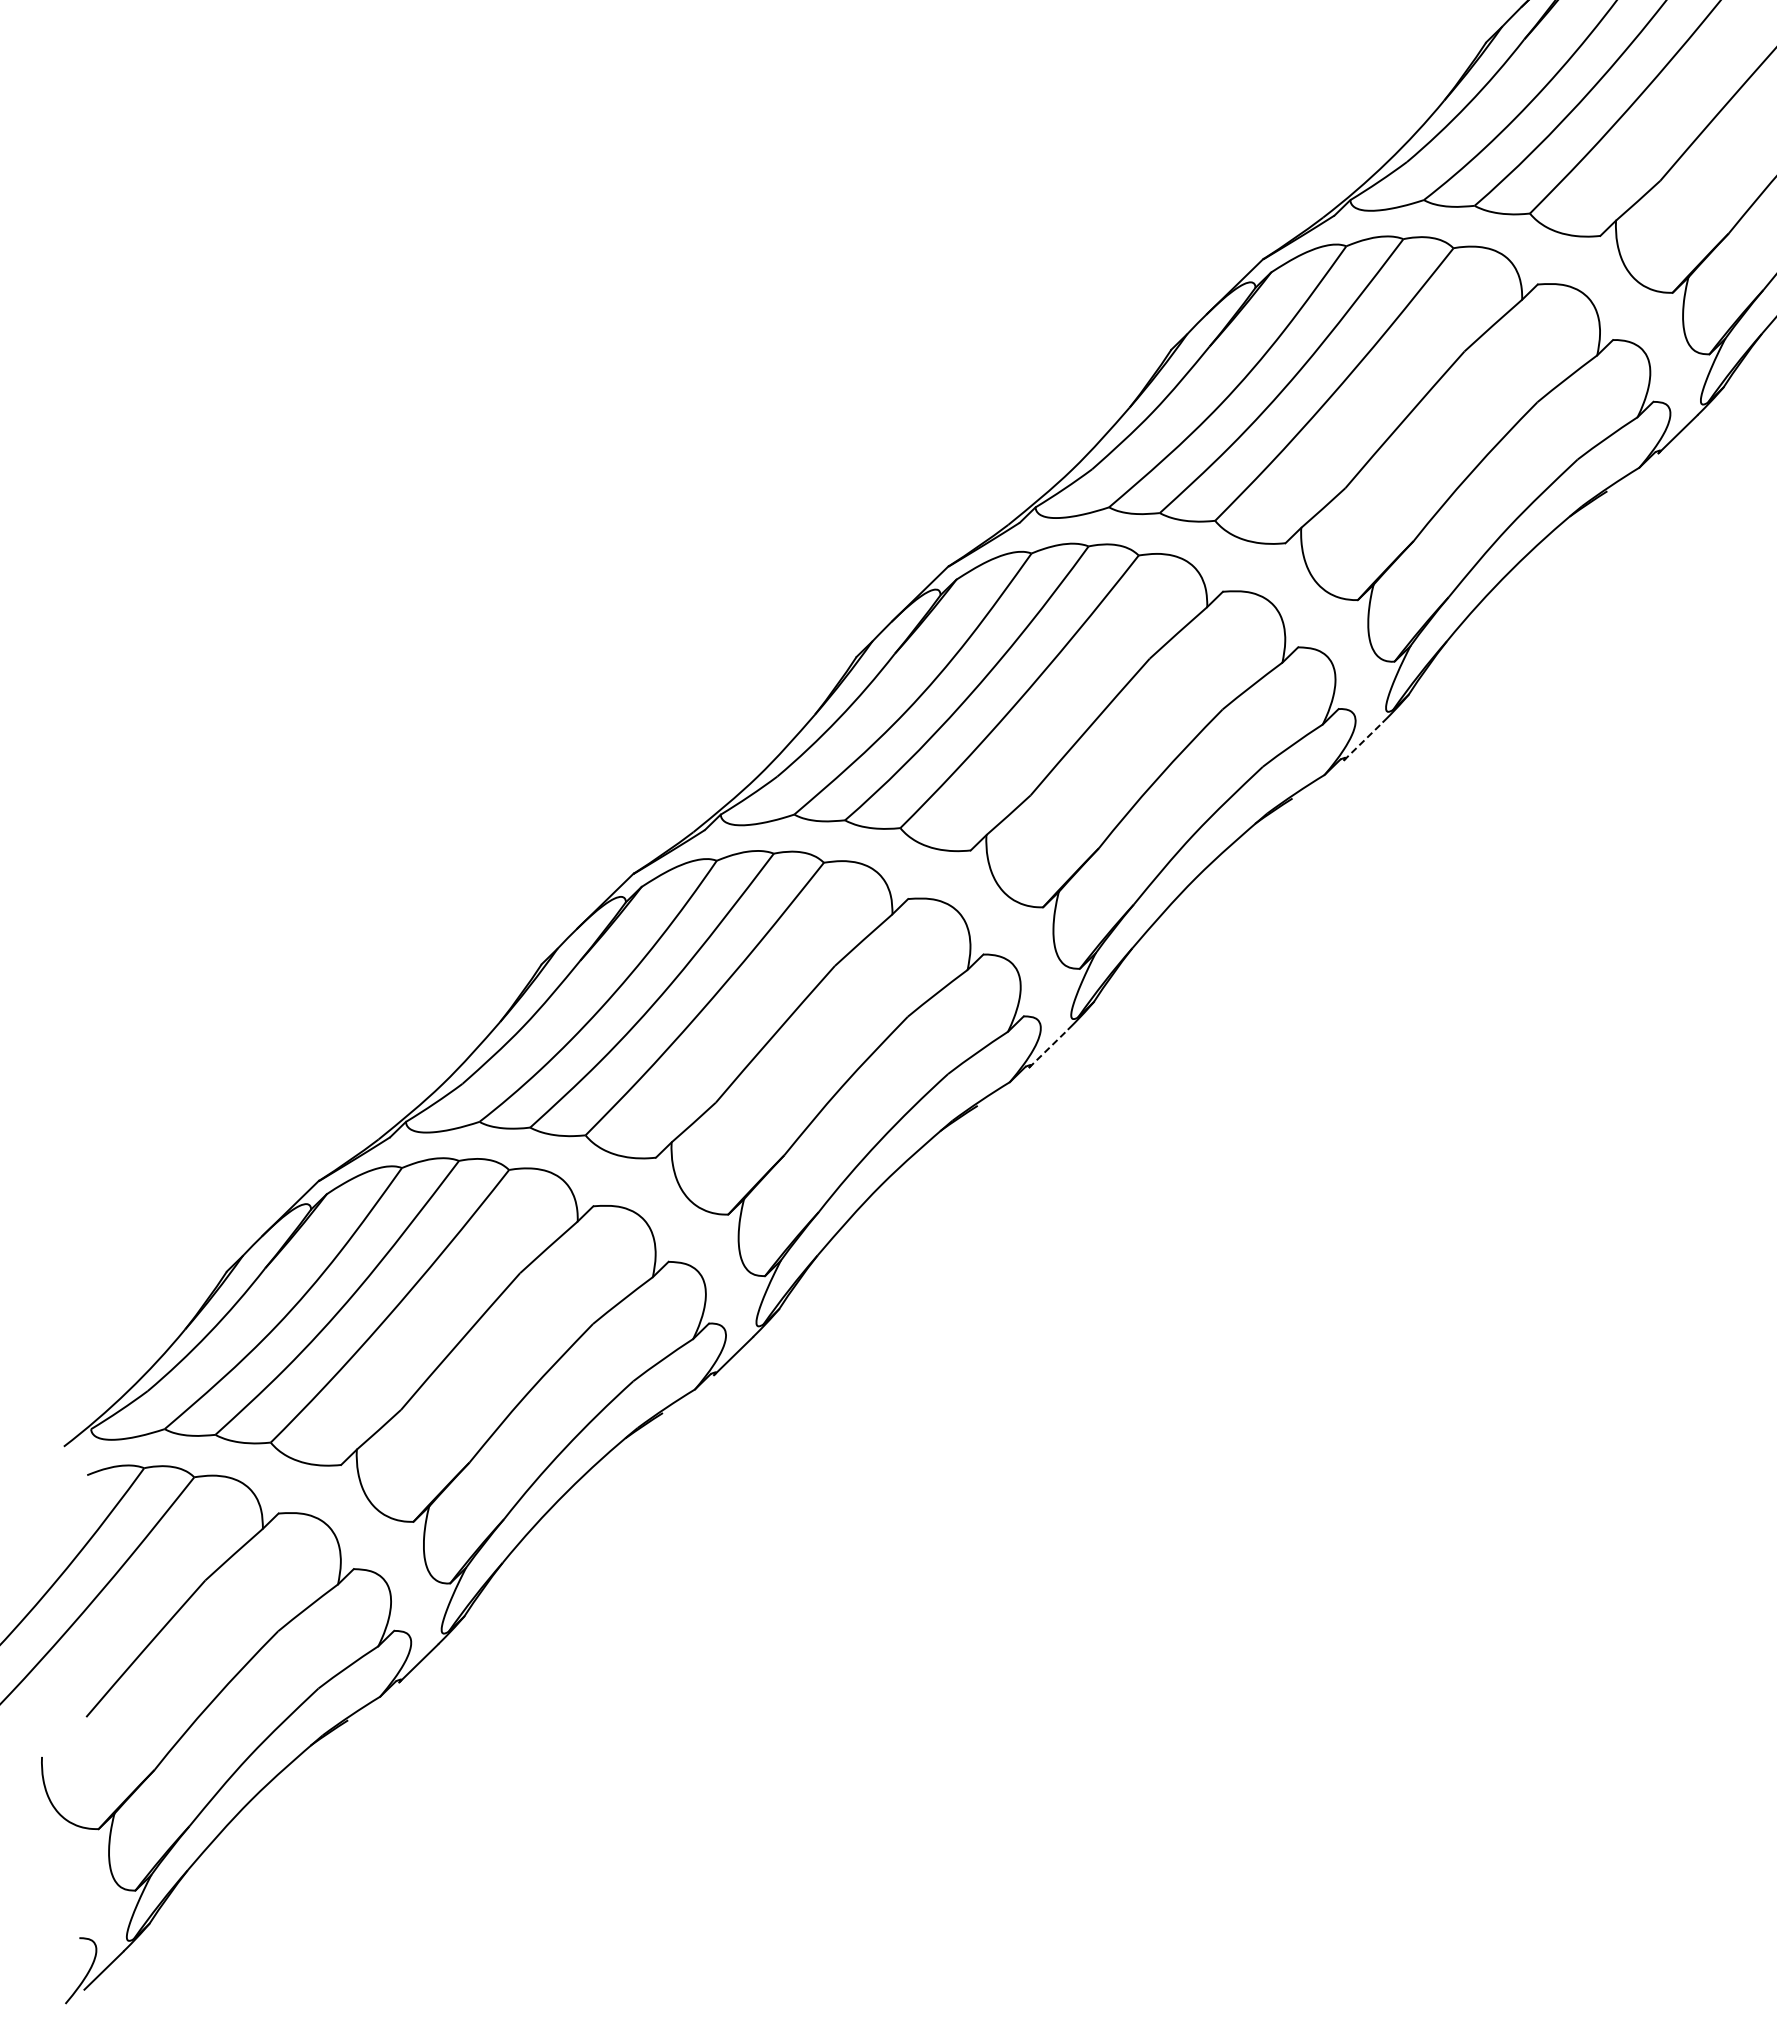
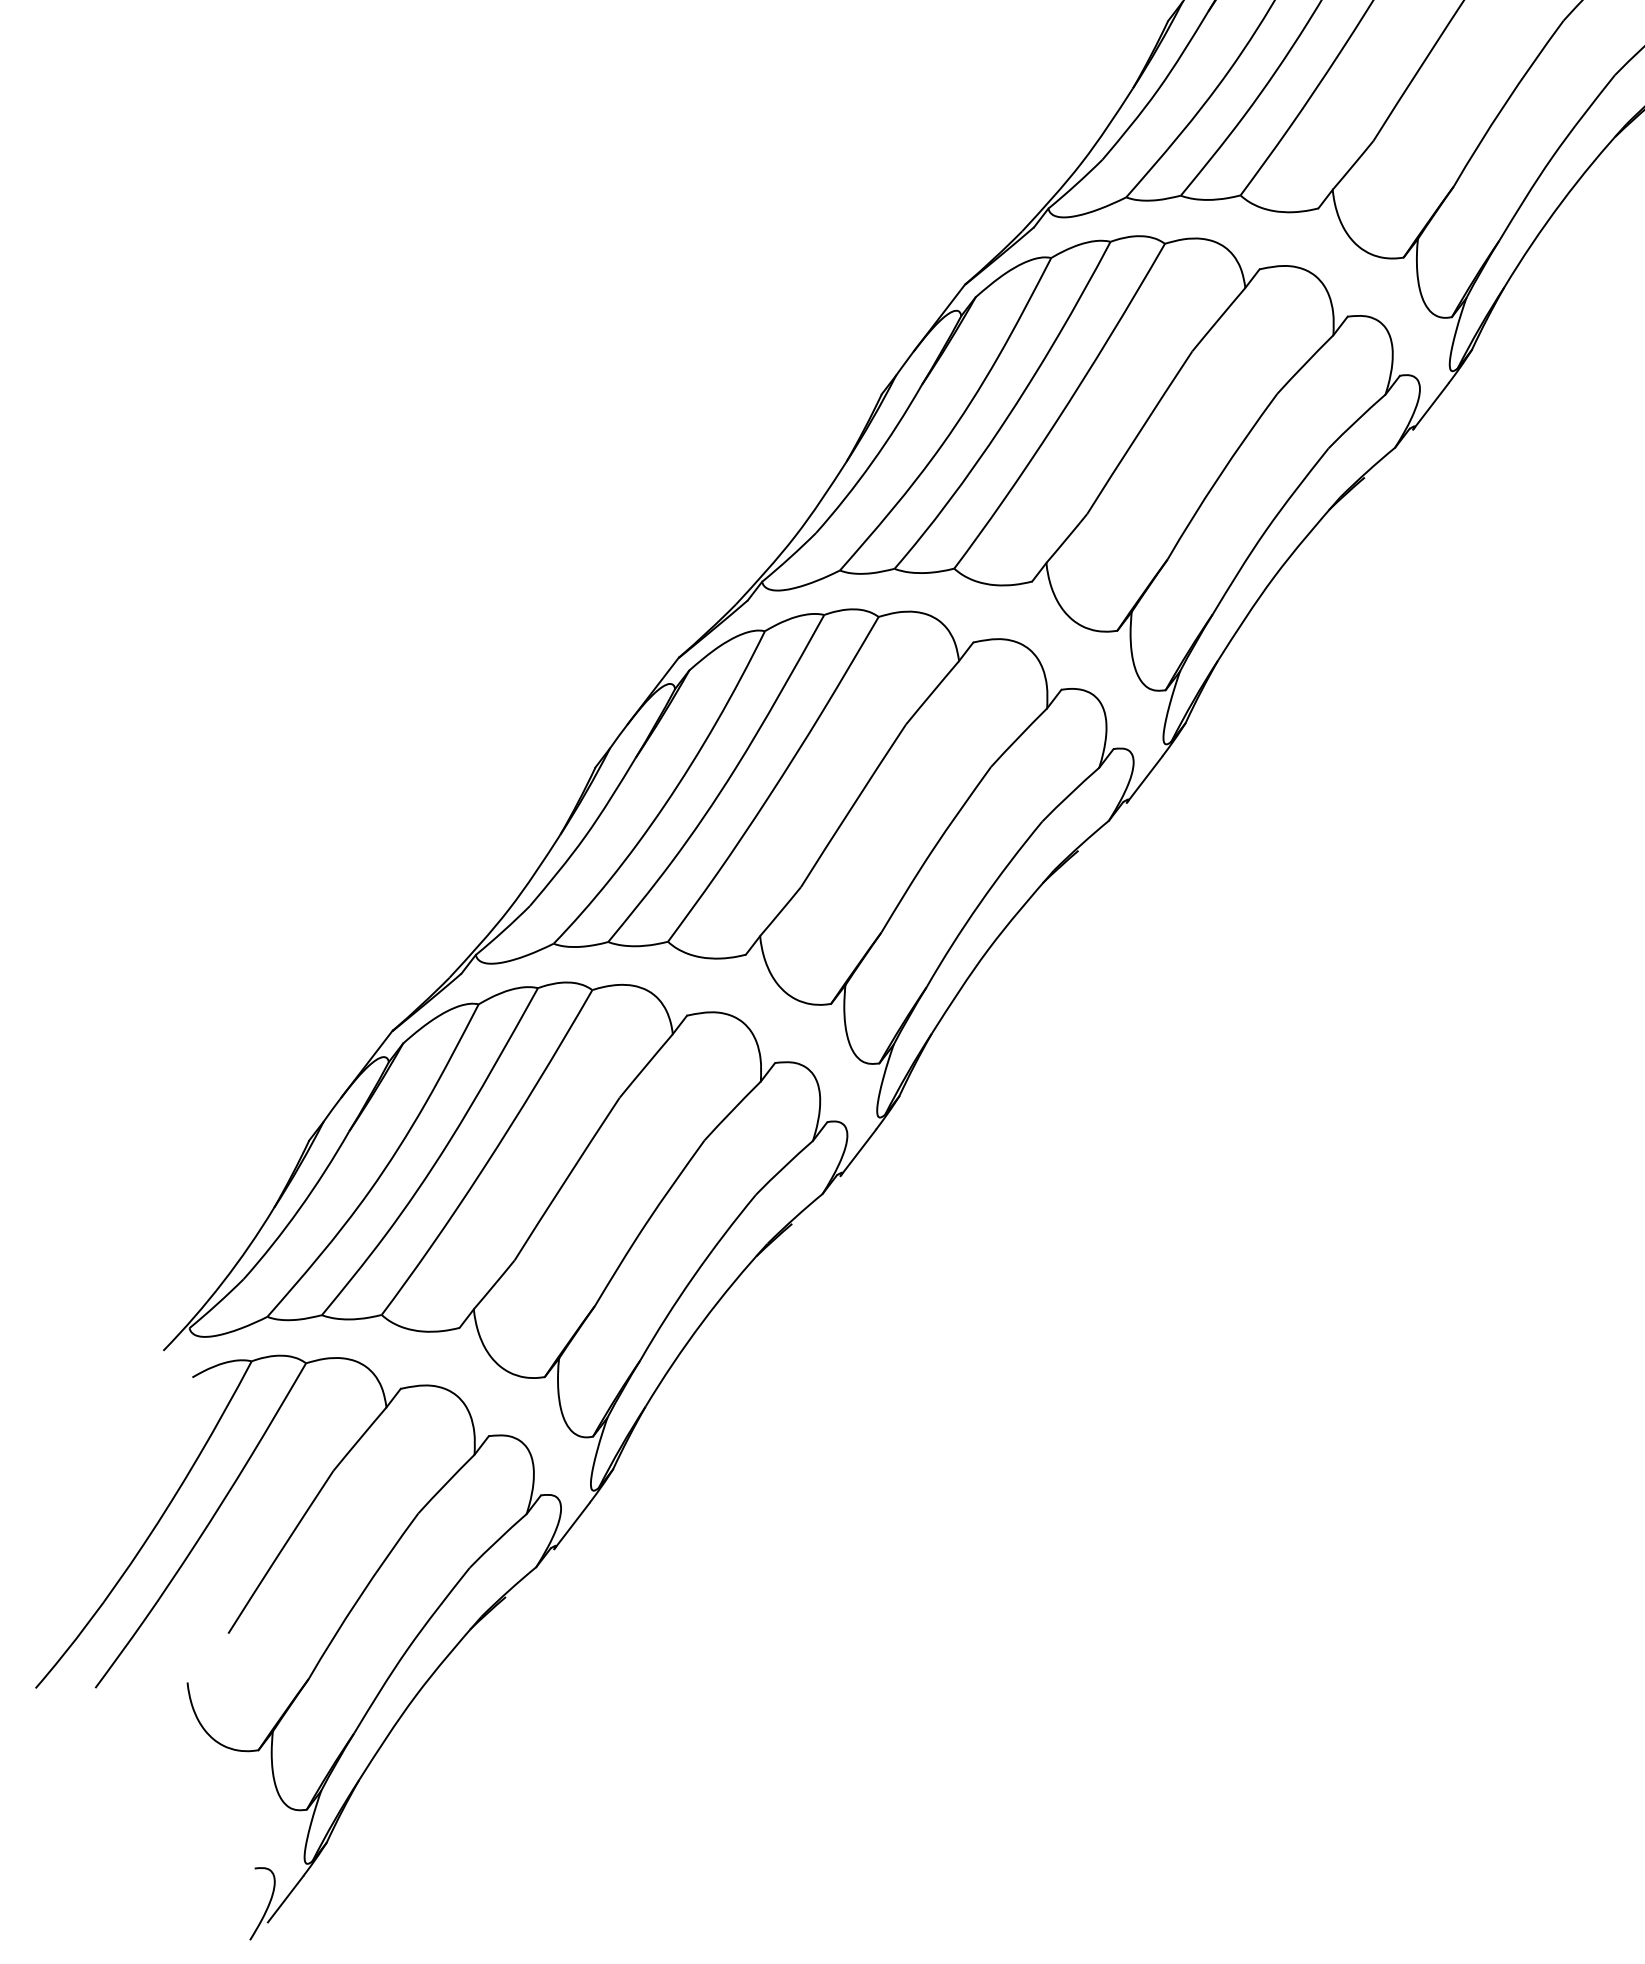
line: (1363, 741) -> (1431, 406), dashed -> solid
line: (1048, 1048) -> (1144, 779), dashed -> solid

